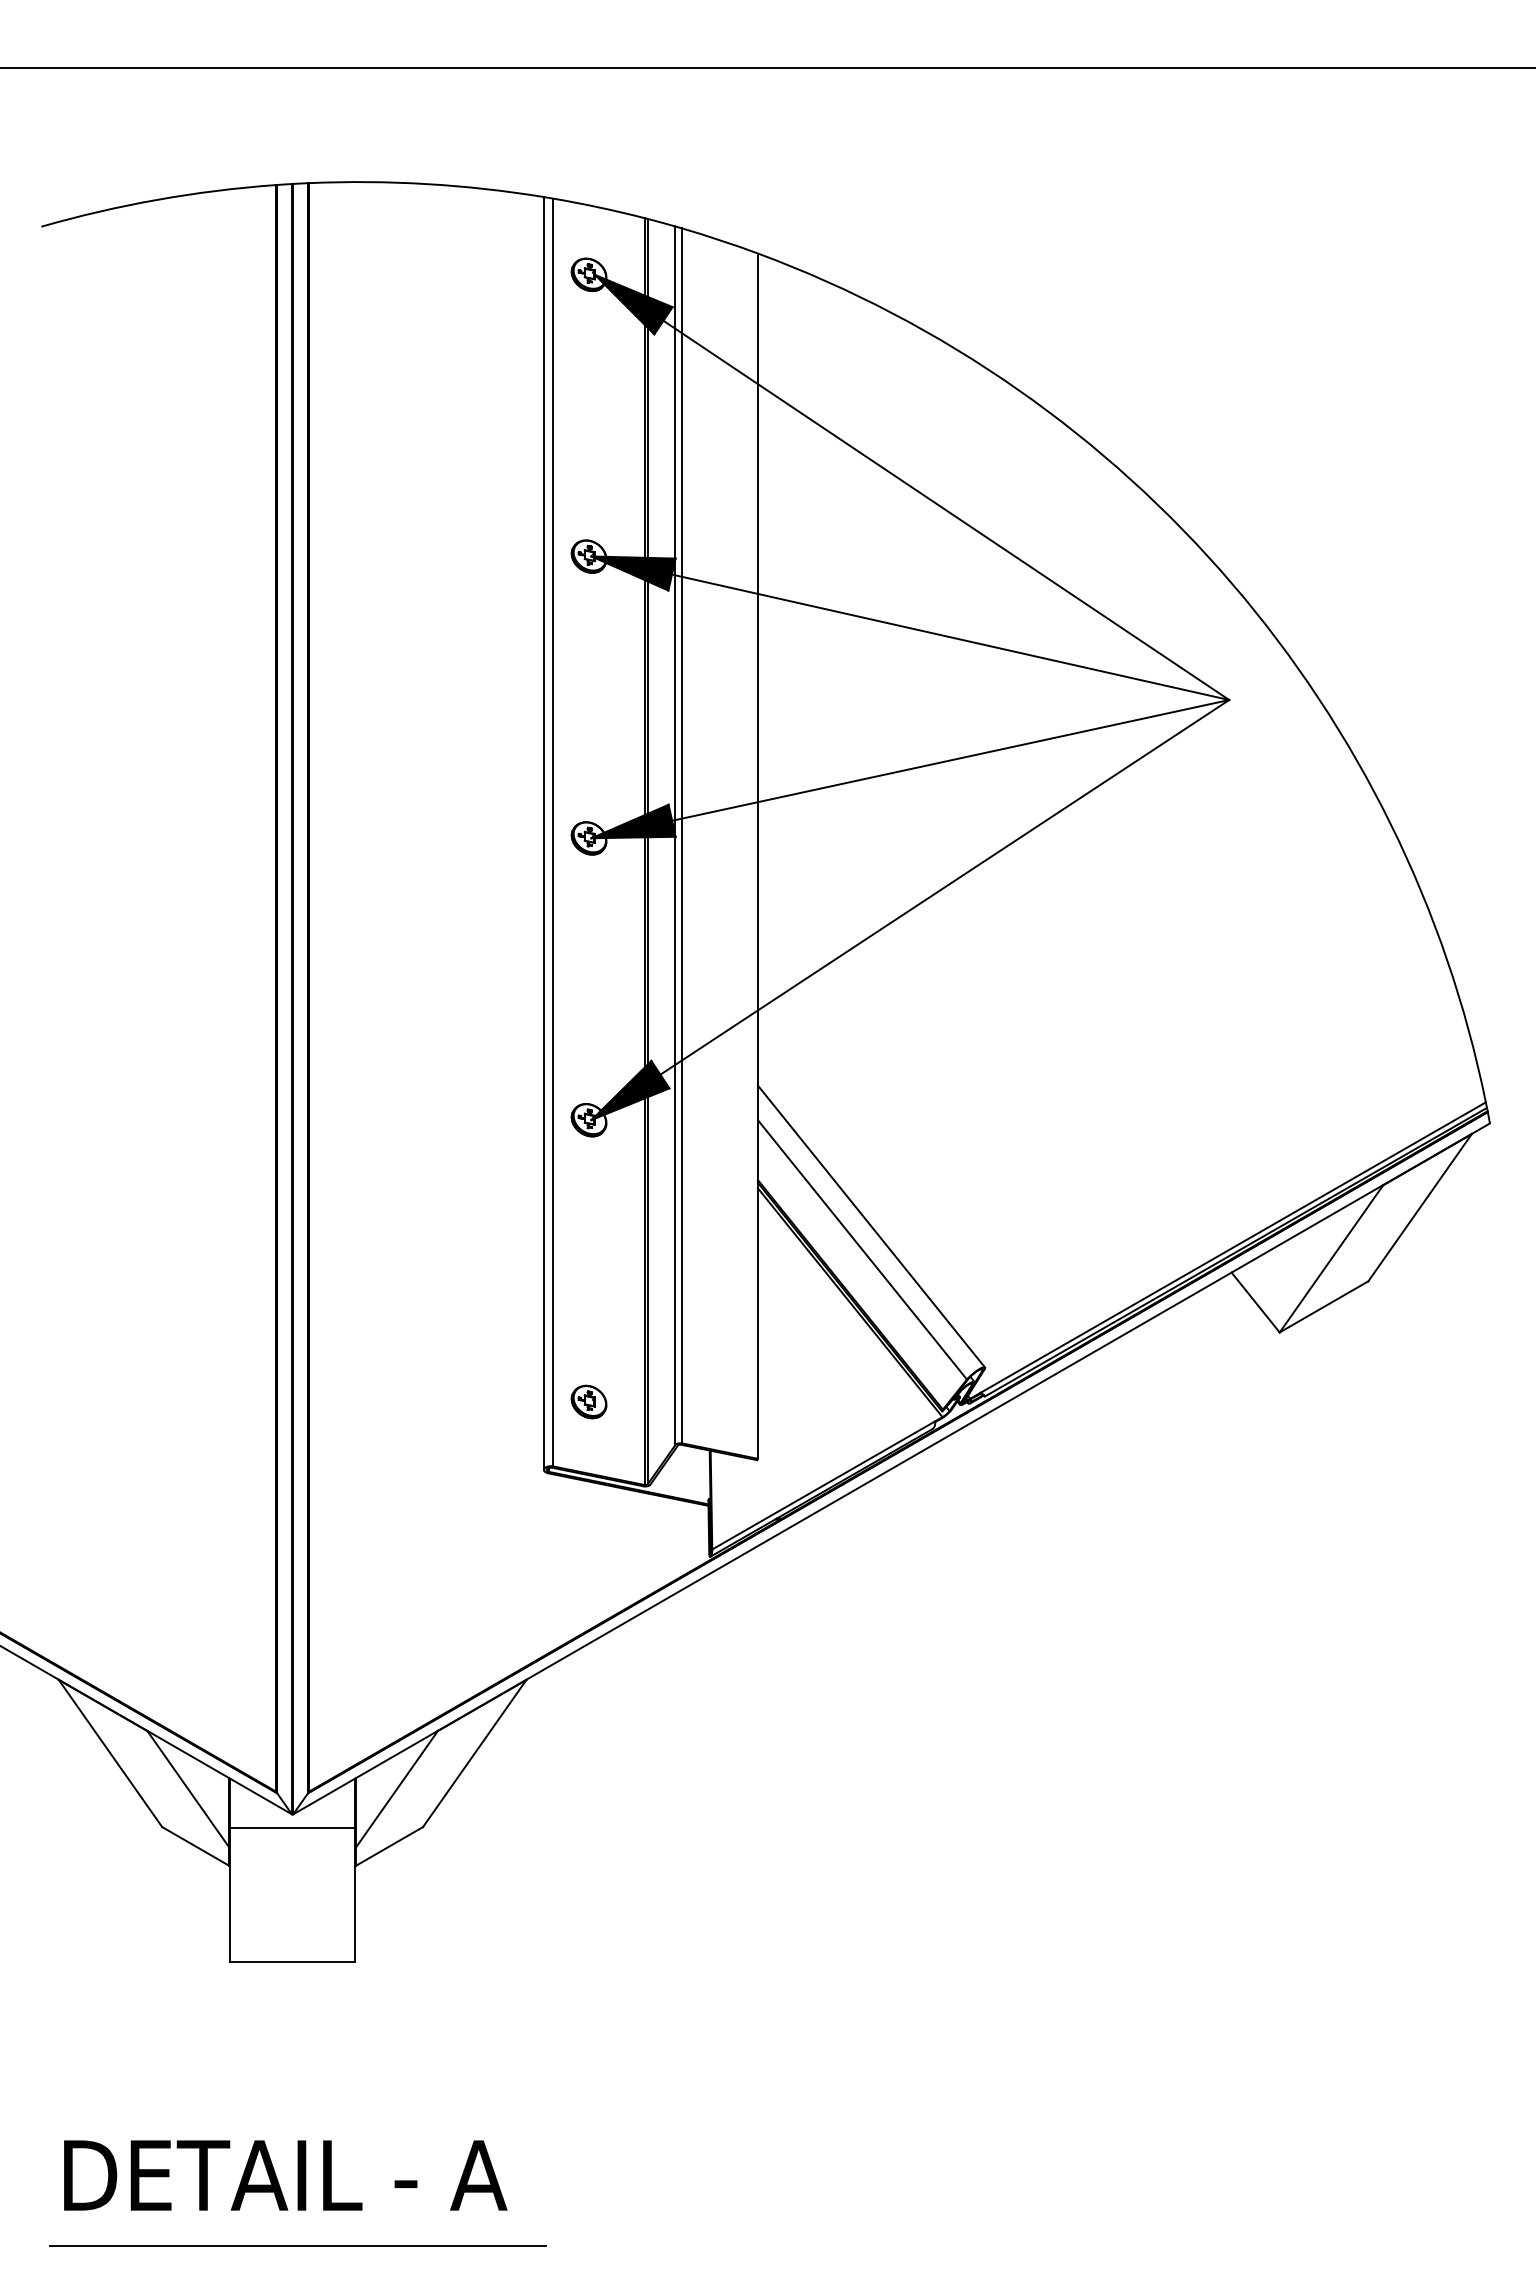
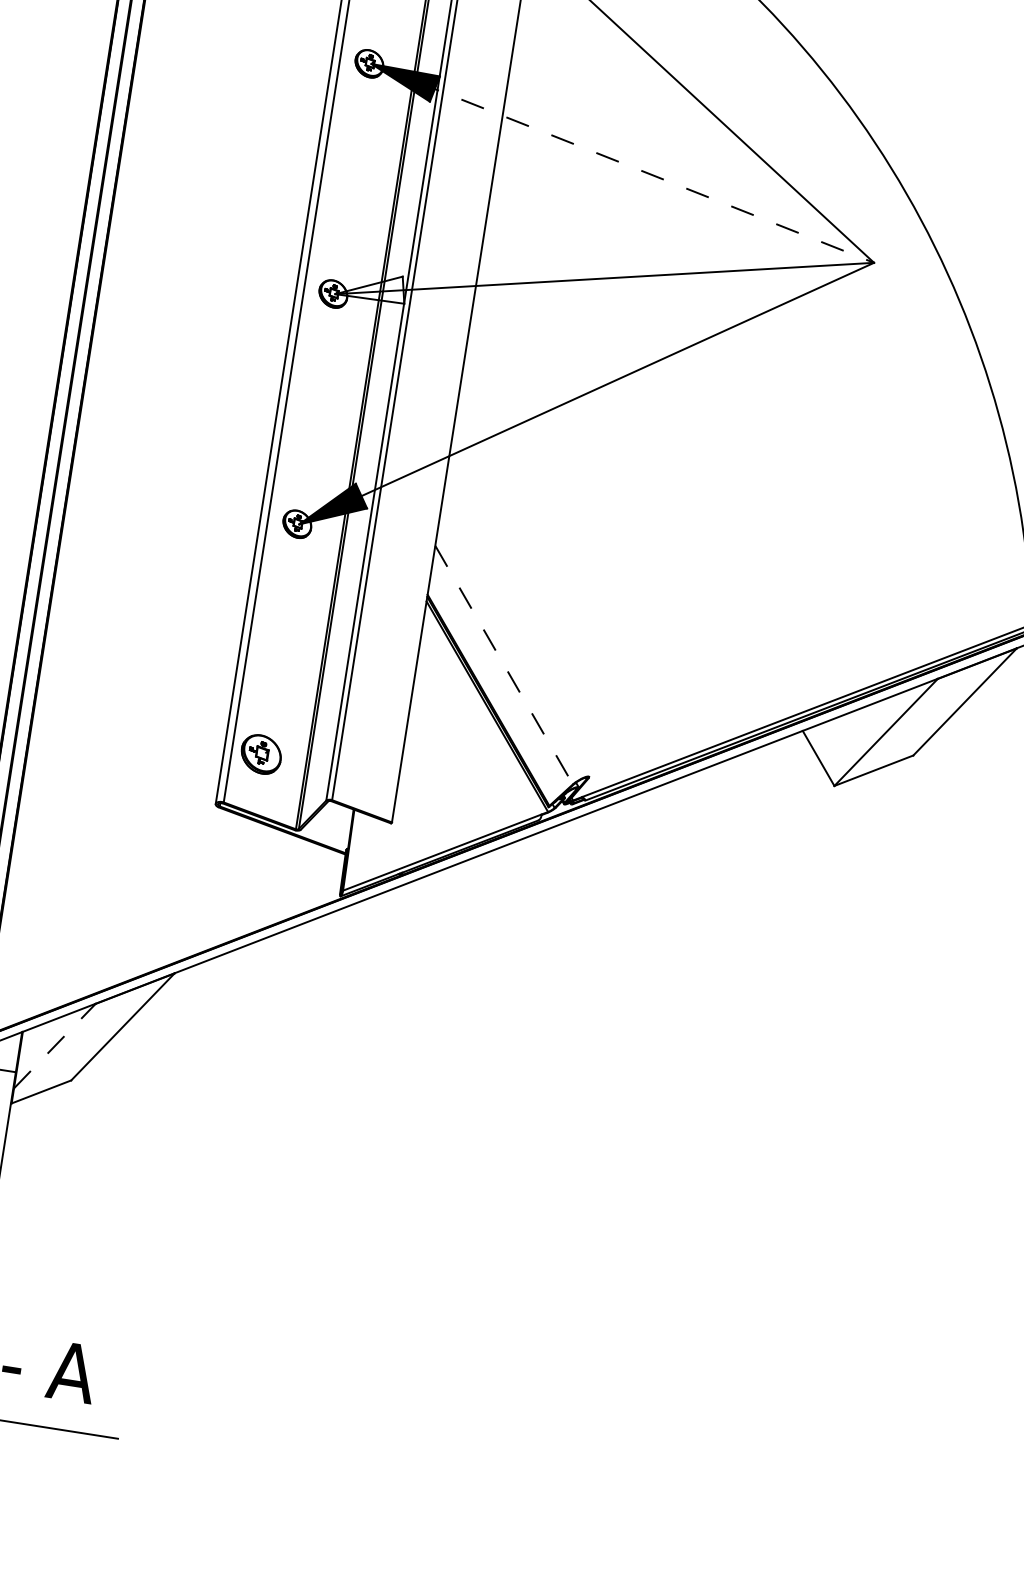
line: (910, 628) -> (622, 163), solid -> dashed
fill: (633, 821) -> (371, 285), removed
line: (870, 1226) -> (513, 647), removed
line: (862, 1249) -> (504, 664), solid -> dashed
part: (588, 1401) -> (260, 753), size x1.4
line: (396, 1789) -> (54, 1046), solid -> dashed

